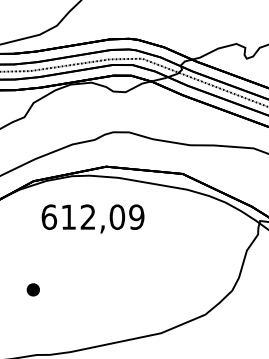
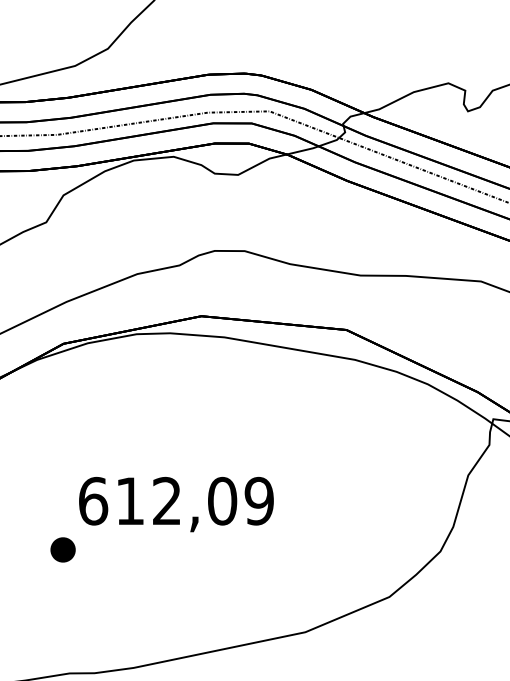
text: (92, 218) -> (175, 503), moved

